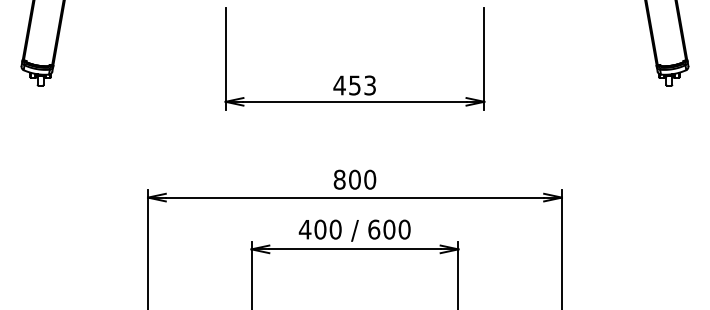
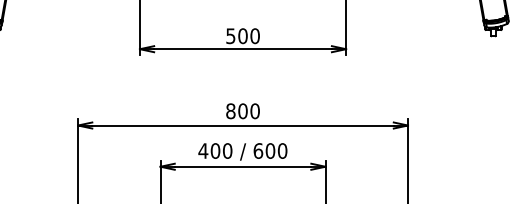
text: (354, 85) -> (242, 36), 453 -> 500

